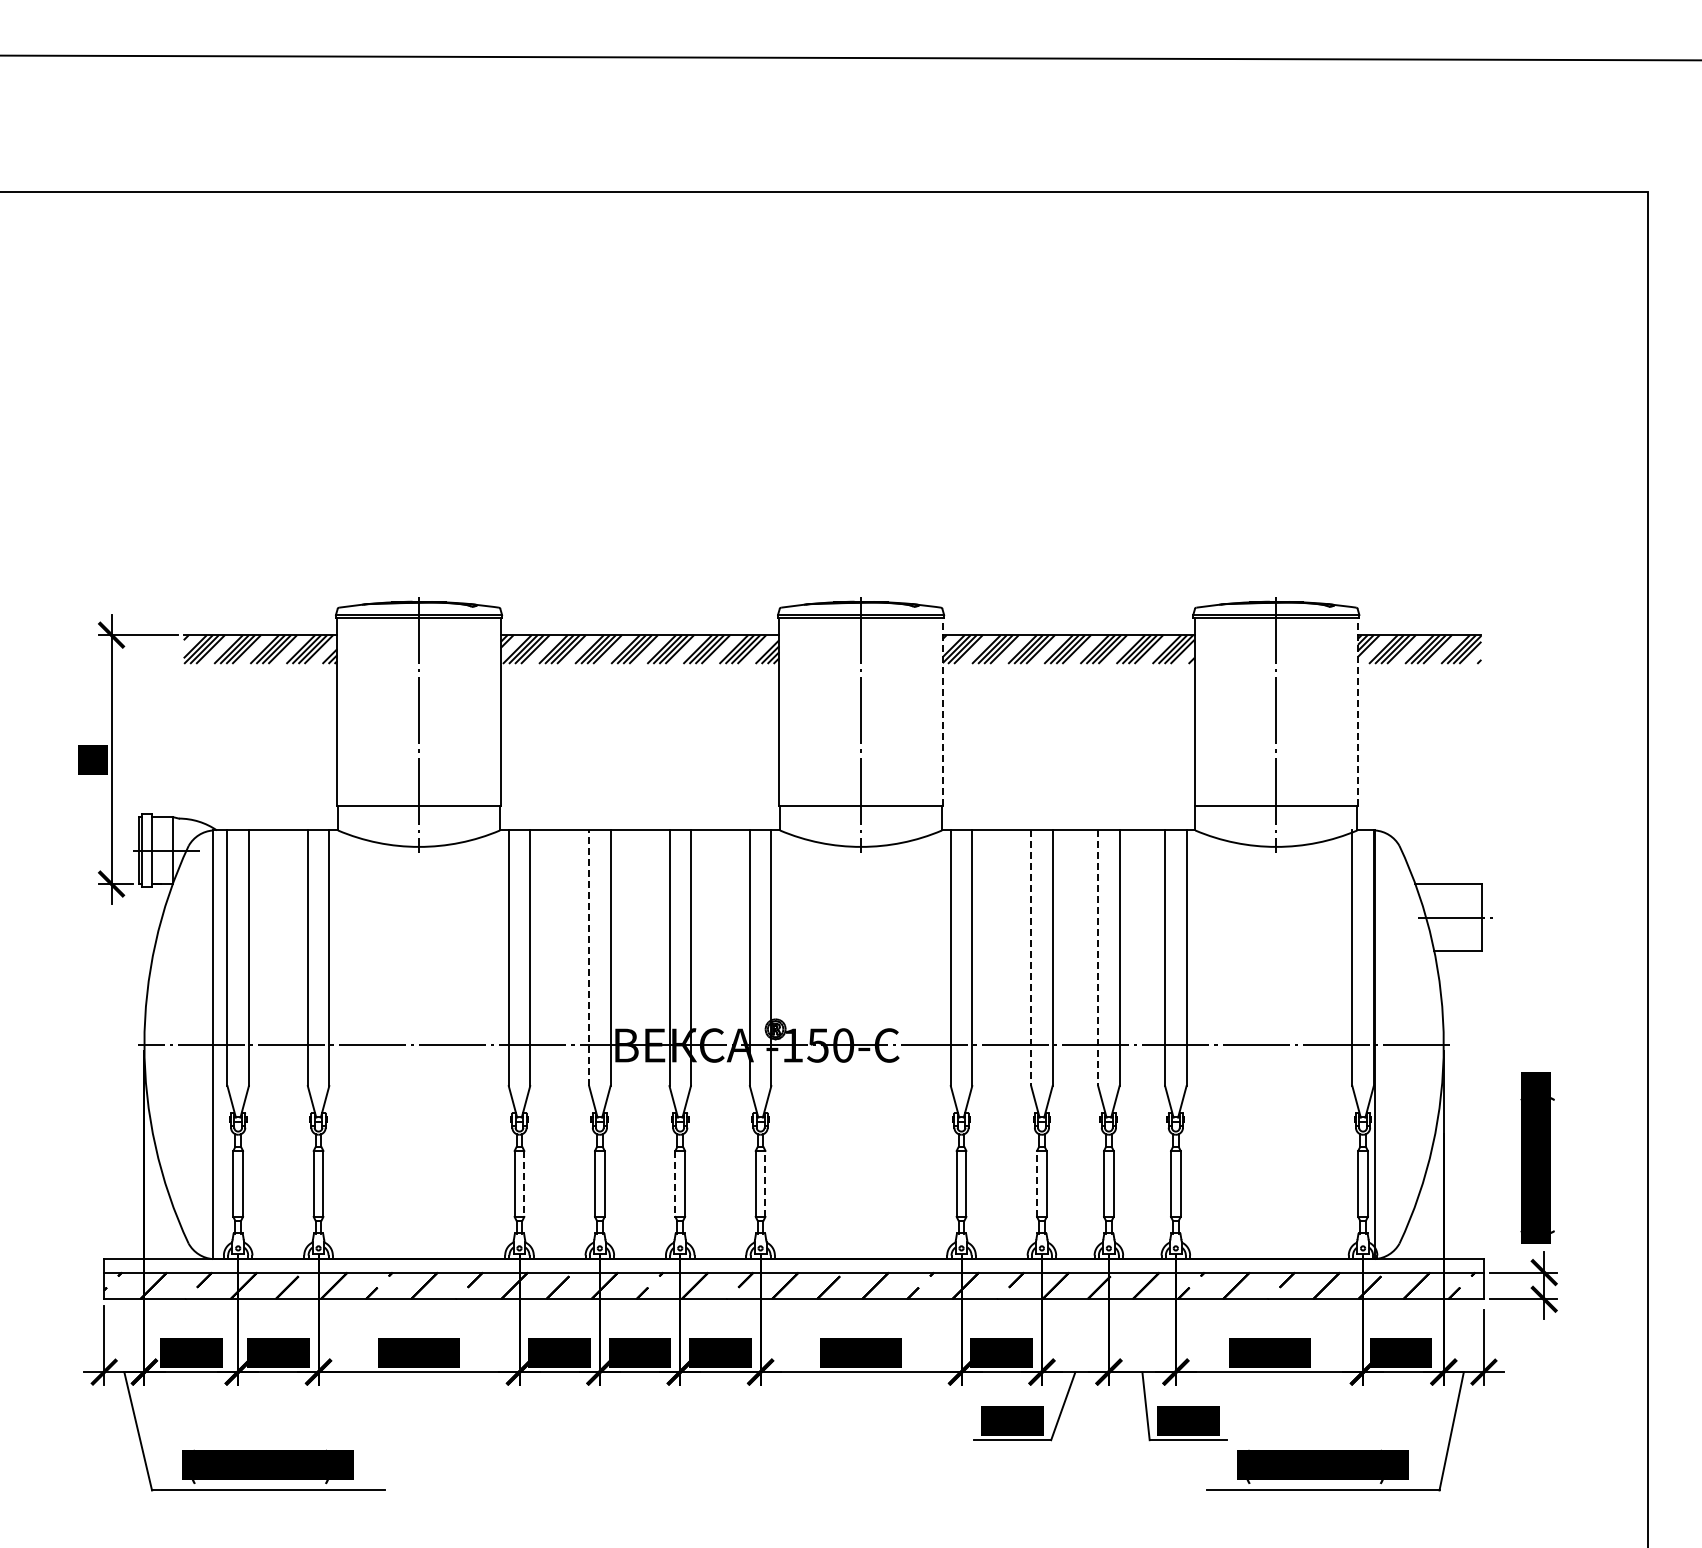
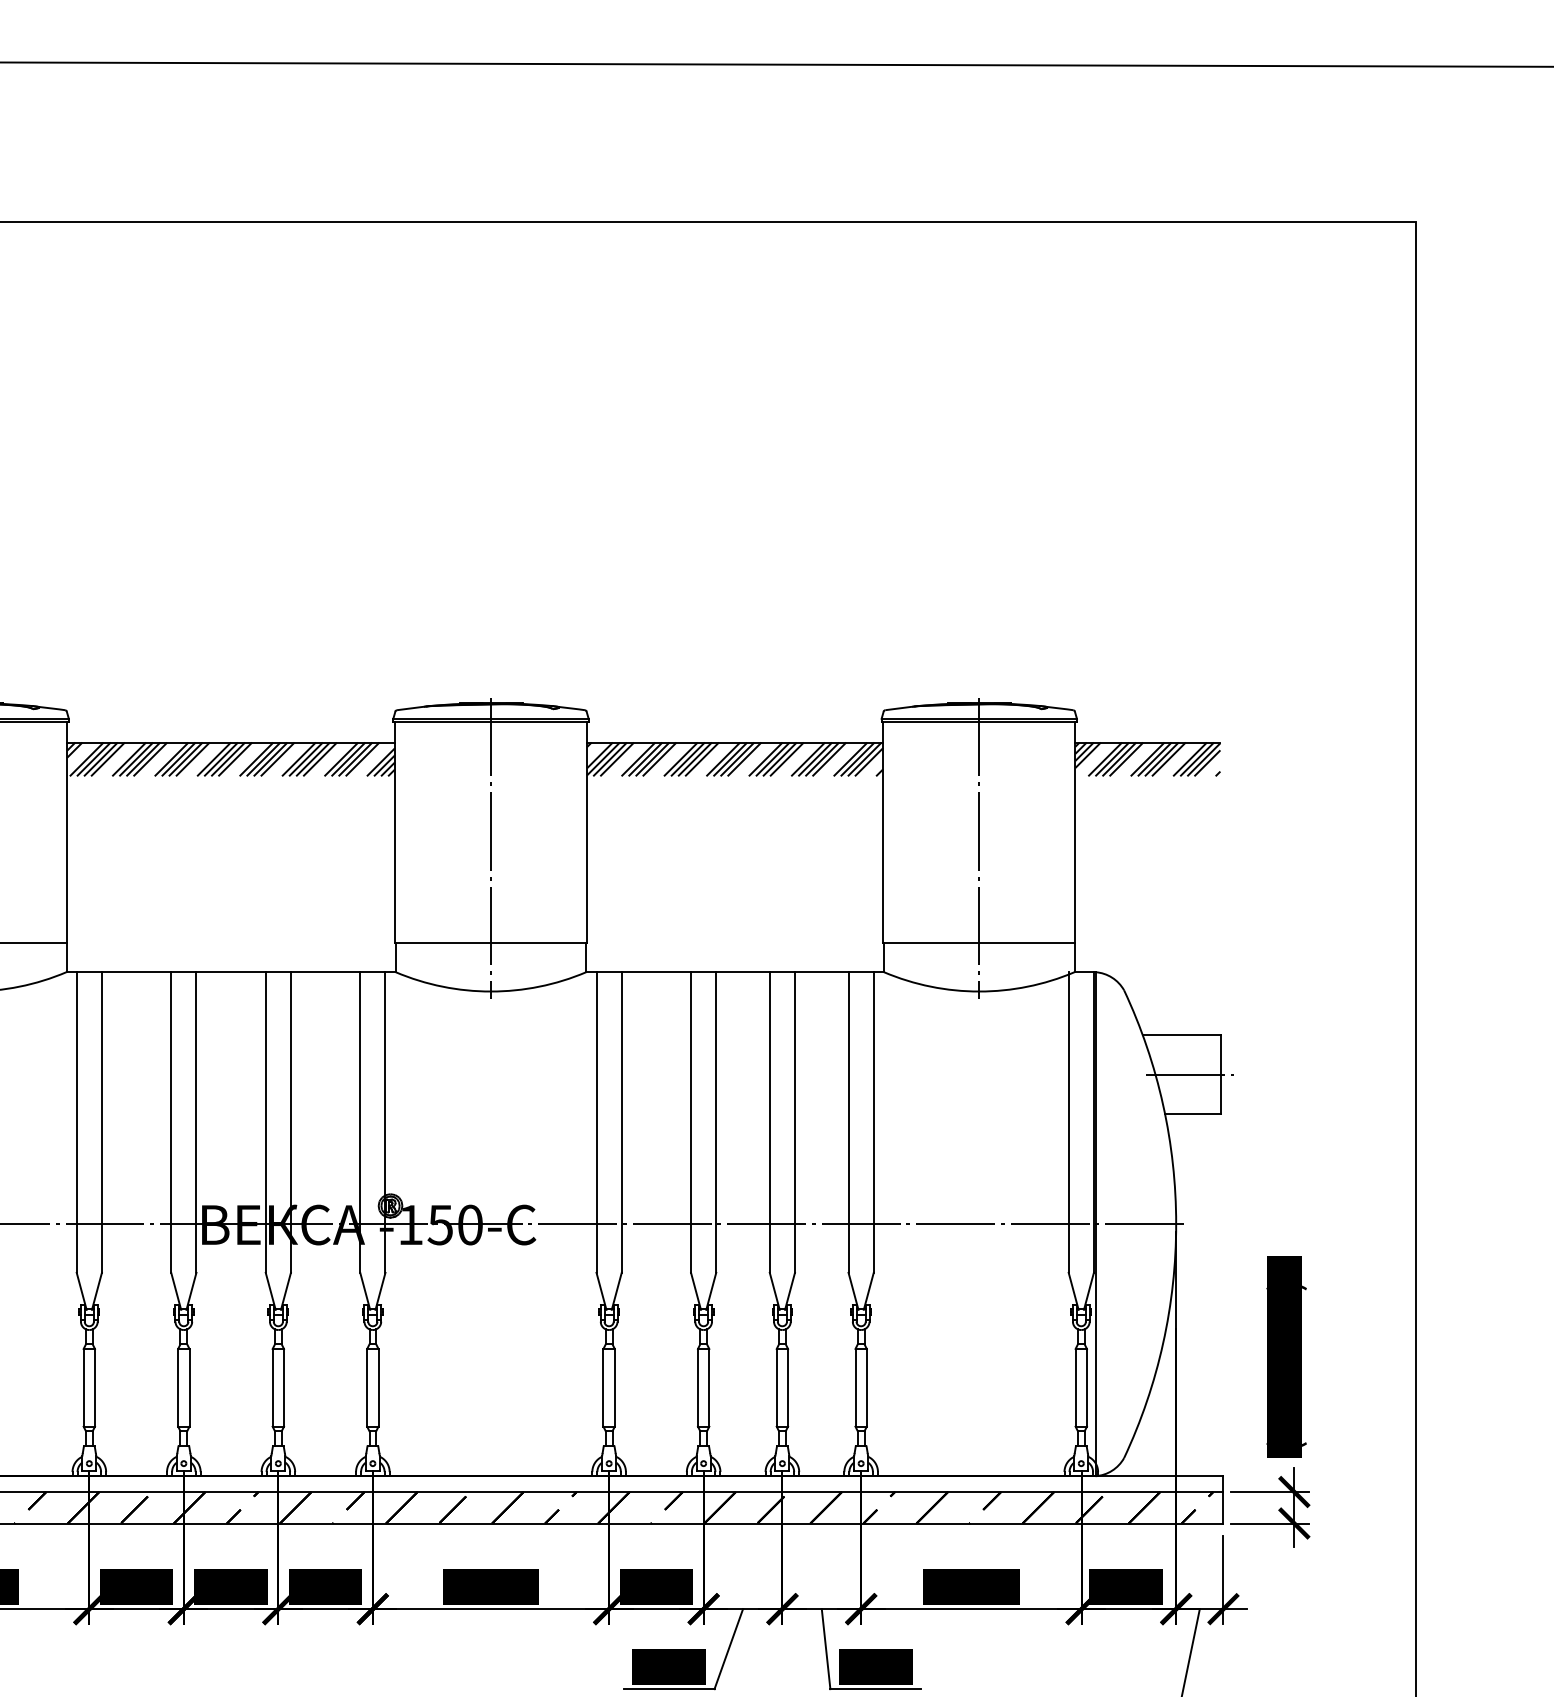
line: (942, 711) -> (586, 832), dashed -> solid
line: (1358, 711) -> (1075, 832), dashed -> solid
line: (589, 958) -> (171, 1122), dashed -> solid
line: (1031, 958) -> (691, 1122), dashed -> solid
line: (1098, 958) -> (770, 1122), dashed -> solid
line: (765, 1183) -> (378, 1387), dashed -> solid
line: (1037, 1183) -> (698, 1387), dashed -> solid
line: (524, 1184) -> (95, 1388), dashed -> solid
line: (675, 1184) -> (272, 1388), dashed -> solid

